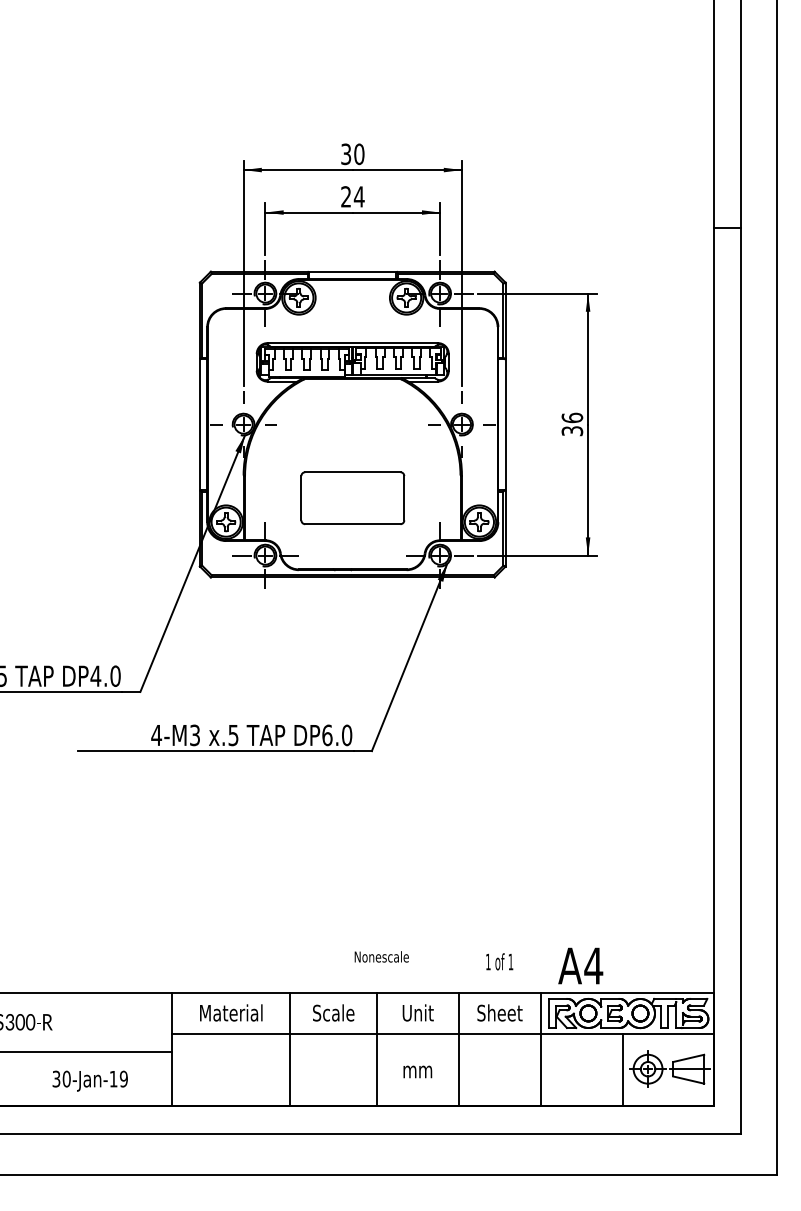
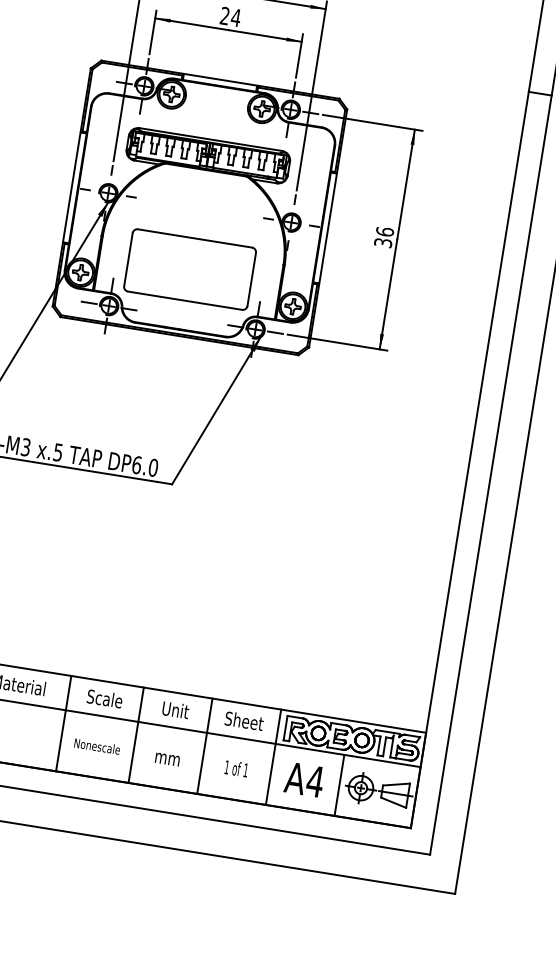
part: (352, 498) -> (189, 269), size x1.43
text: (381, 956) -> (97, 746), moved
text: (499, 961) -> (236, 768), moved
text: (580, 965) -> (304, 779), moved

